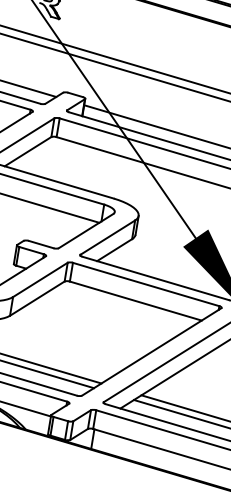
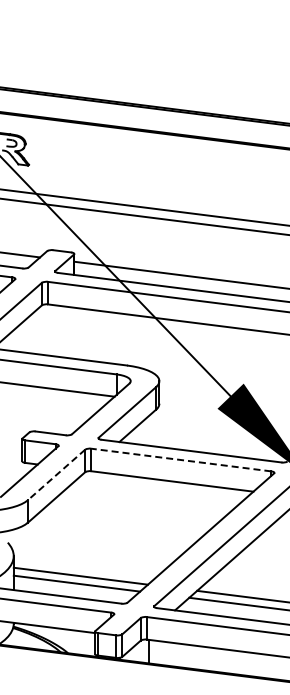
line: (40, 280) -> (56, 475), solid -> dashed
line: (146, 284) -> (181, 460), solid -> dashed

